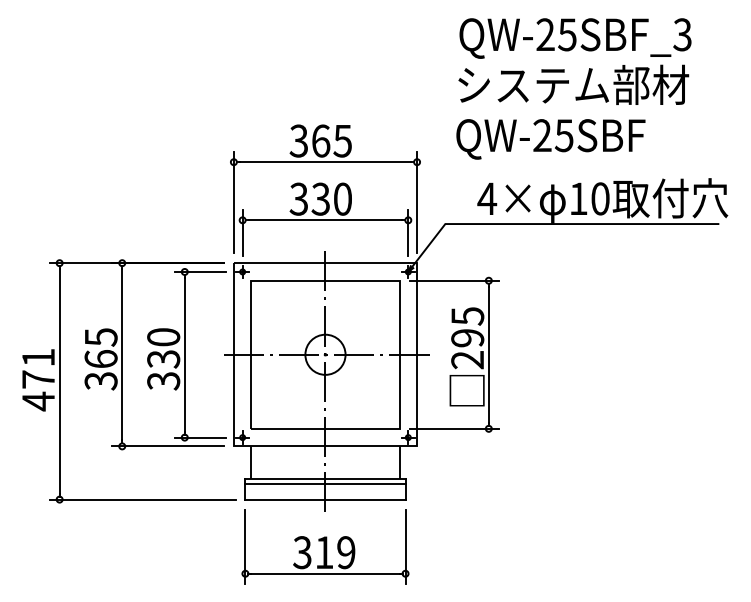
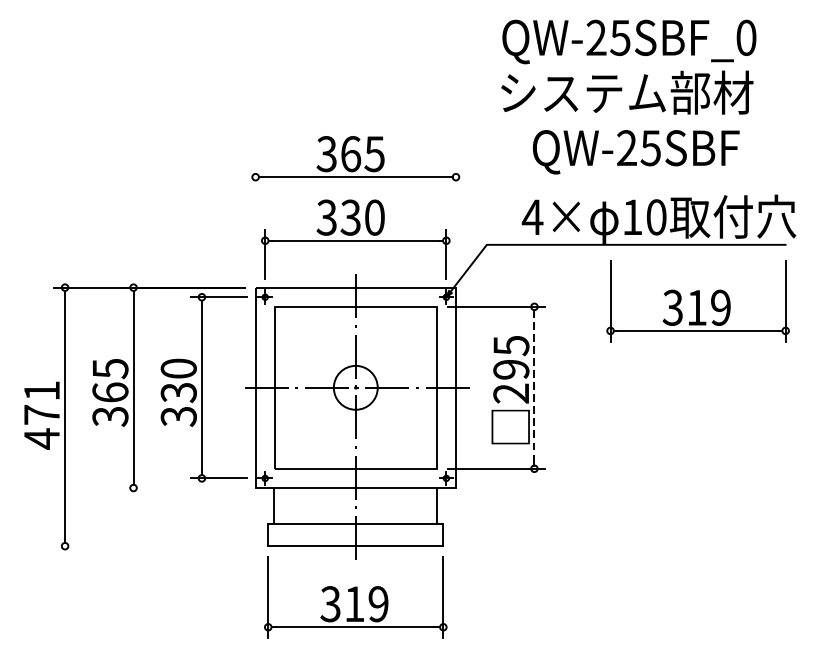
text: (682, 34) -> (746, 37), QW-25SBF_3 -> QW-25SBF_0
text: (550, 139) -> (635, 152), moved
line: (233, 202) -> (255, 221), removed
line: (417, 202) -> (456, 221), removed
part: (638, 275) -> (698, 301), added
line: (488, 354) -> (534, 387), solid -> dashed
line: (167, 446) -> (183, 488), removed
line: (325, 483) -> (355, 528), removed
line: (142, 499) -> (155, 546), removed

